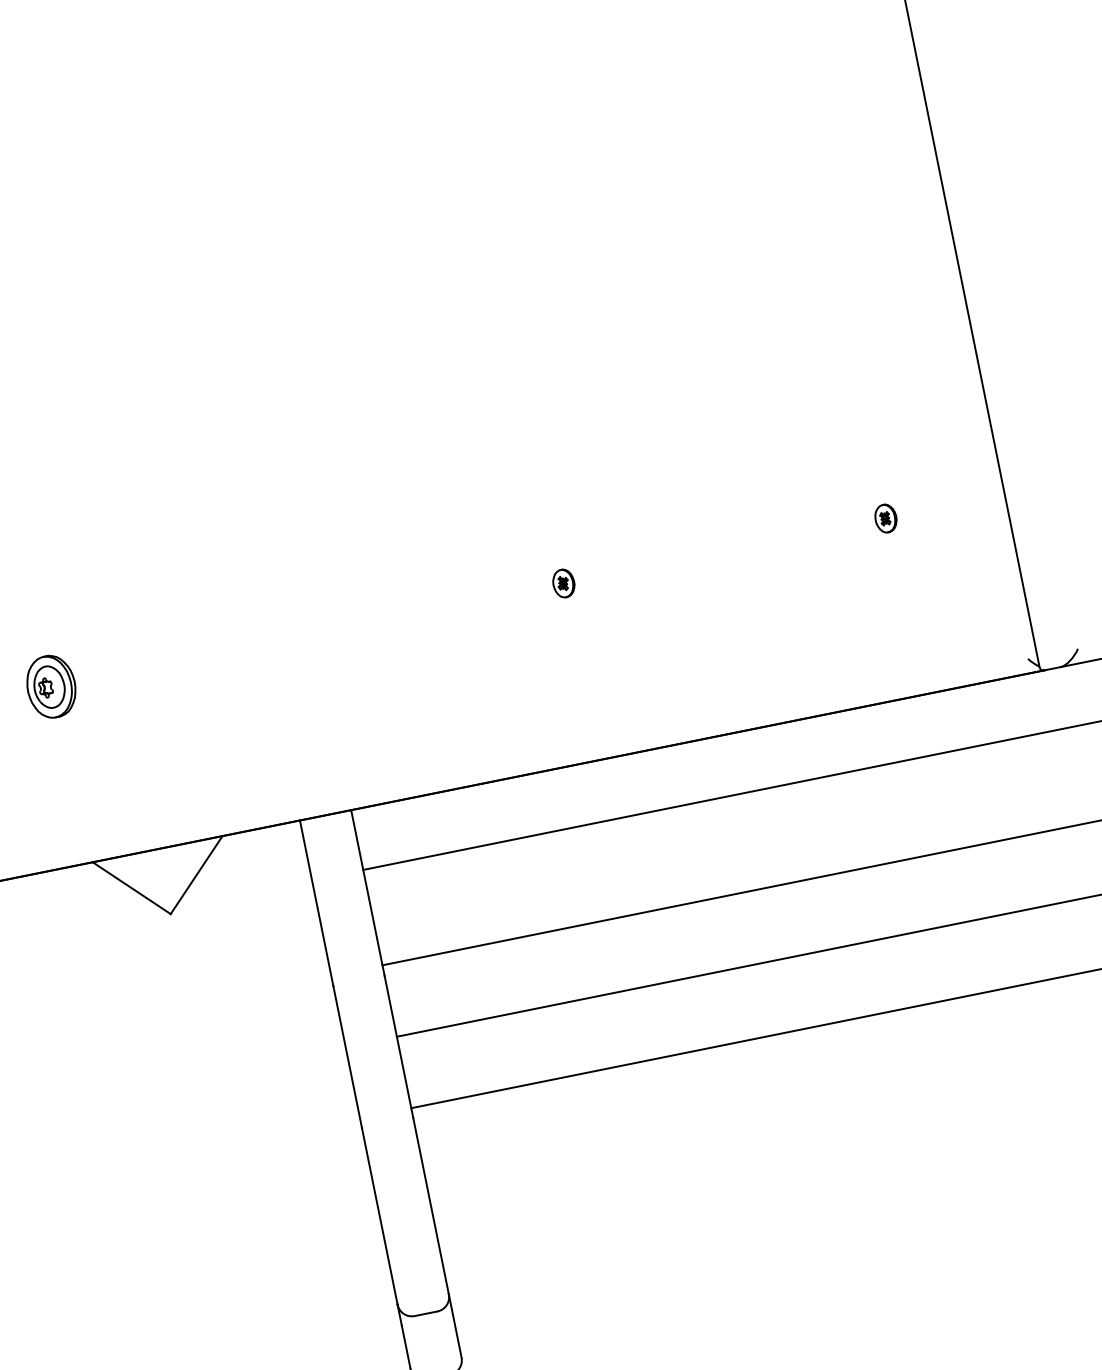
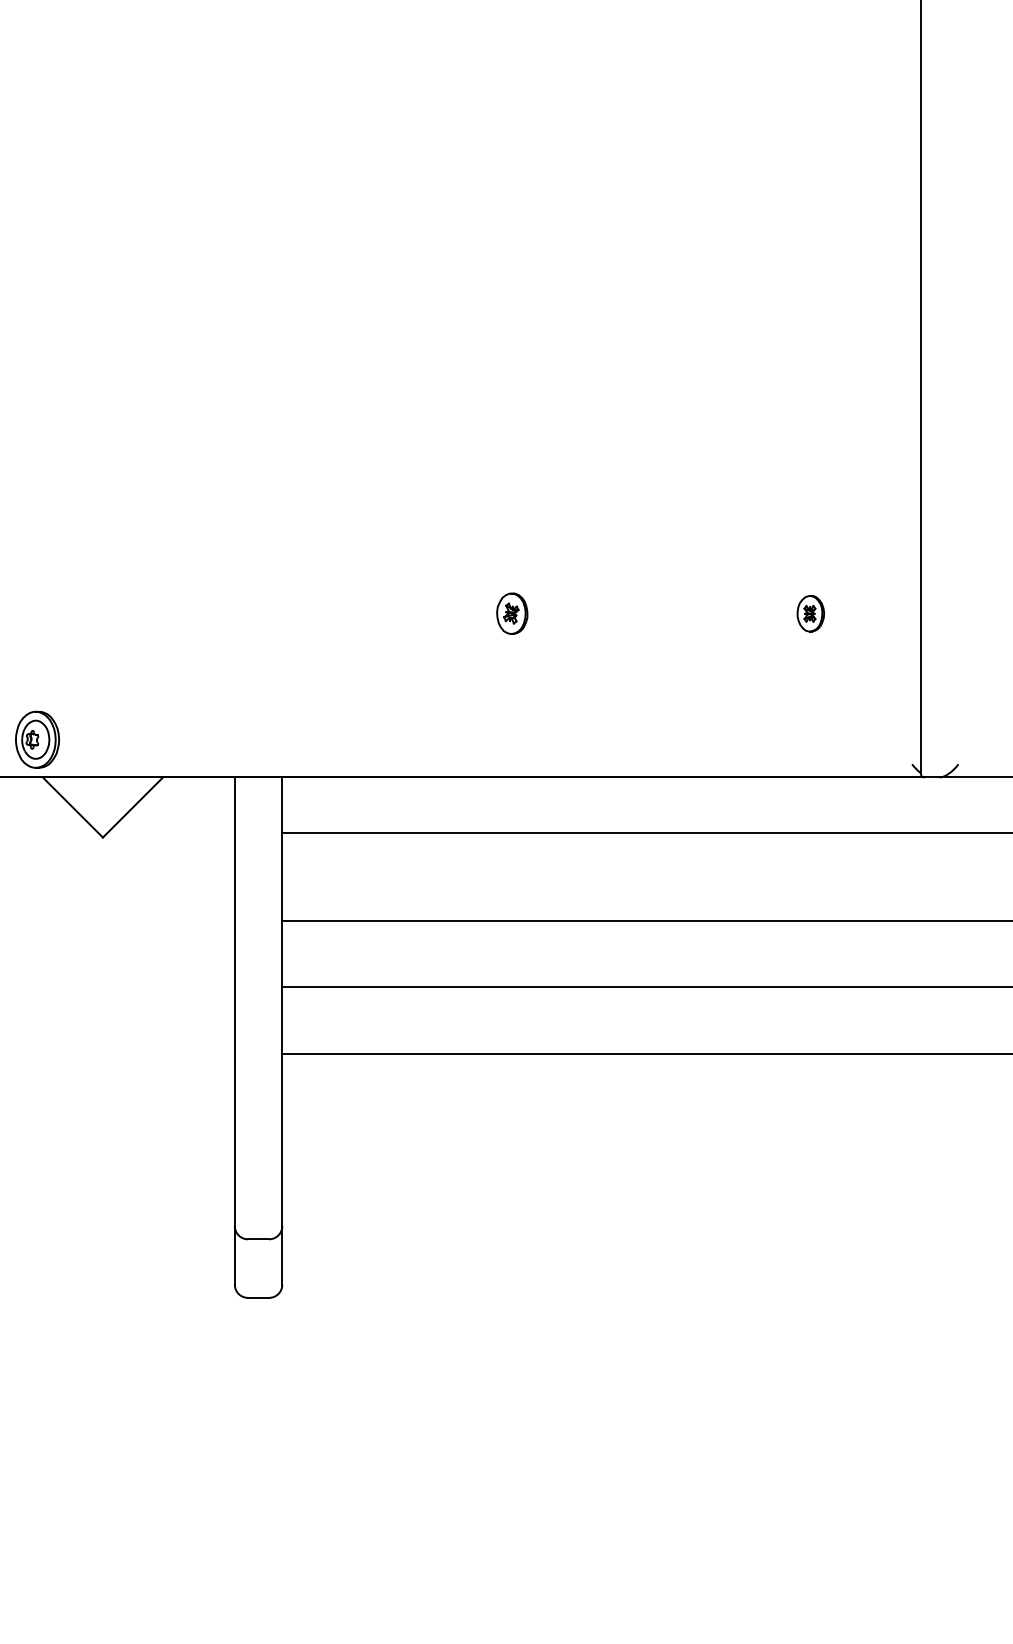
part: (885, 518) -> (810, 613), size x1.4
part: (563, 583) -> (512, 613), size x1.6
part: (51, 686) -> (37, 739), moved

